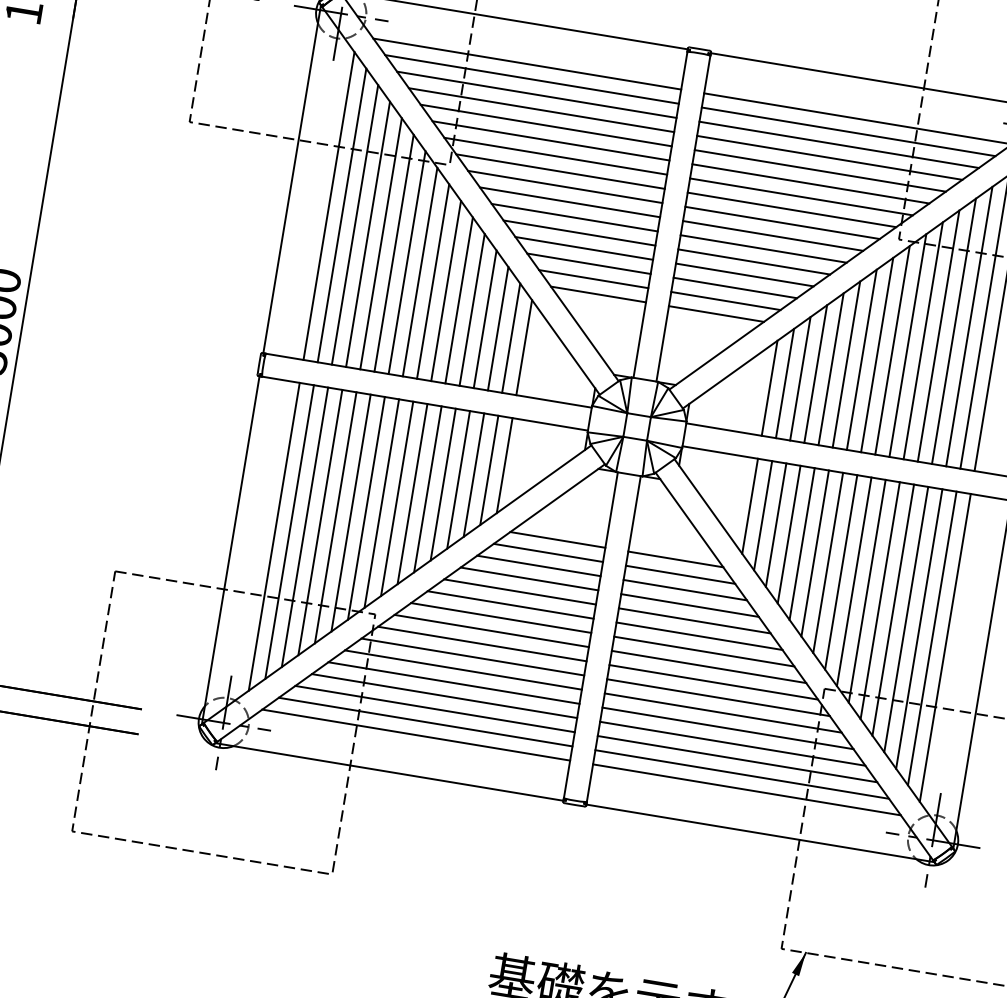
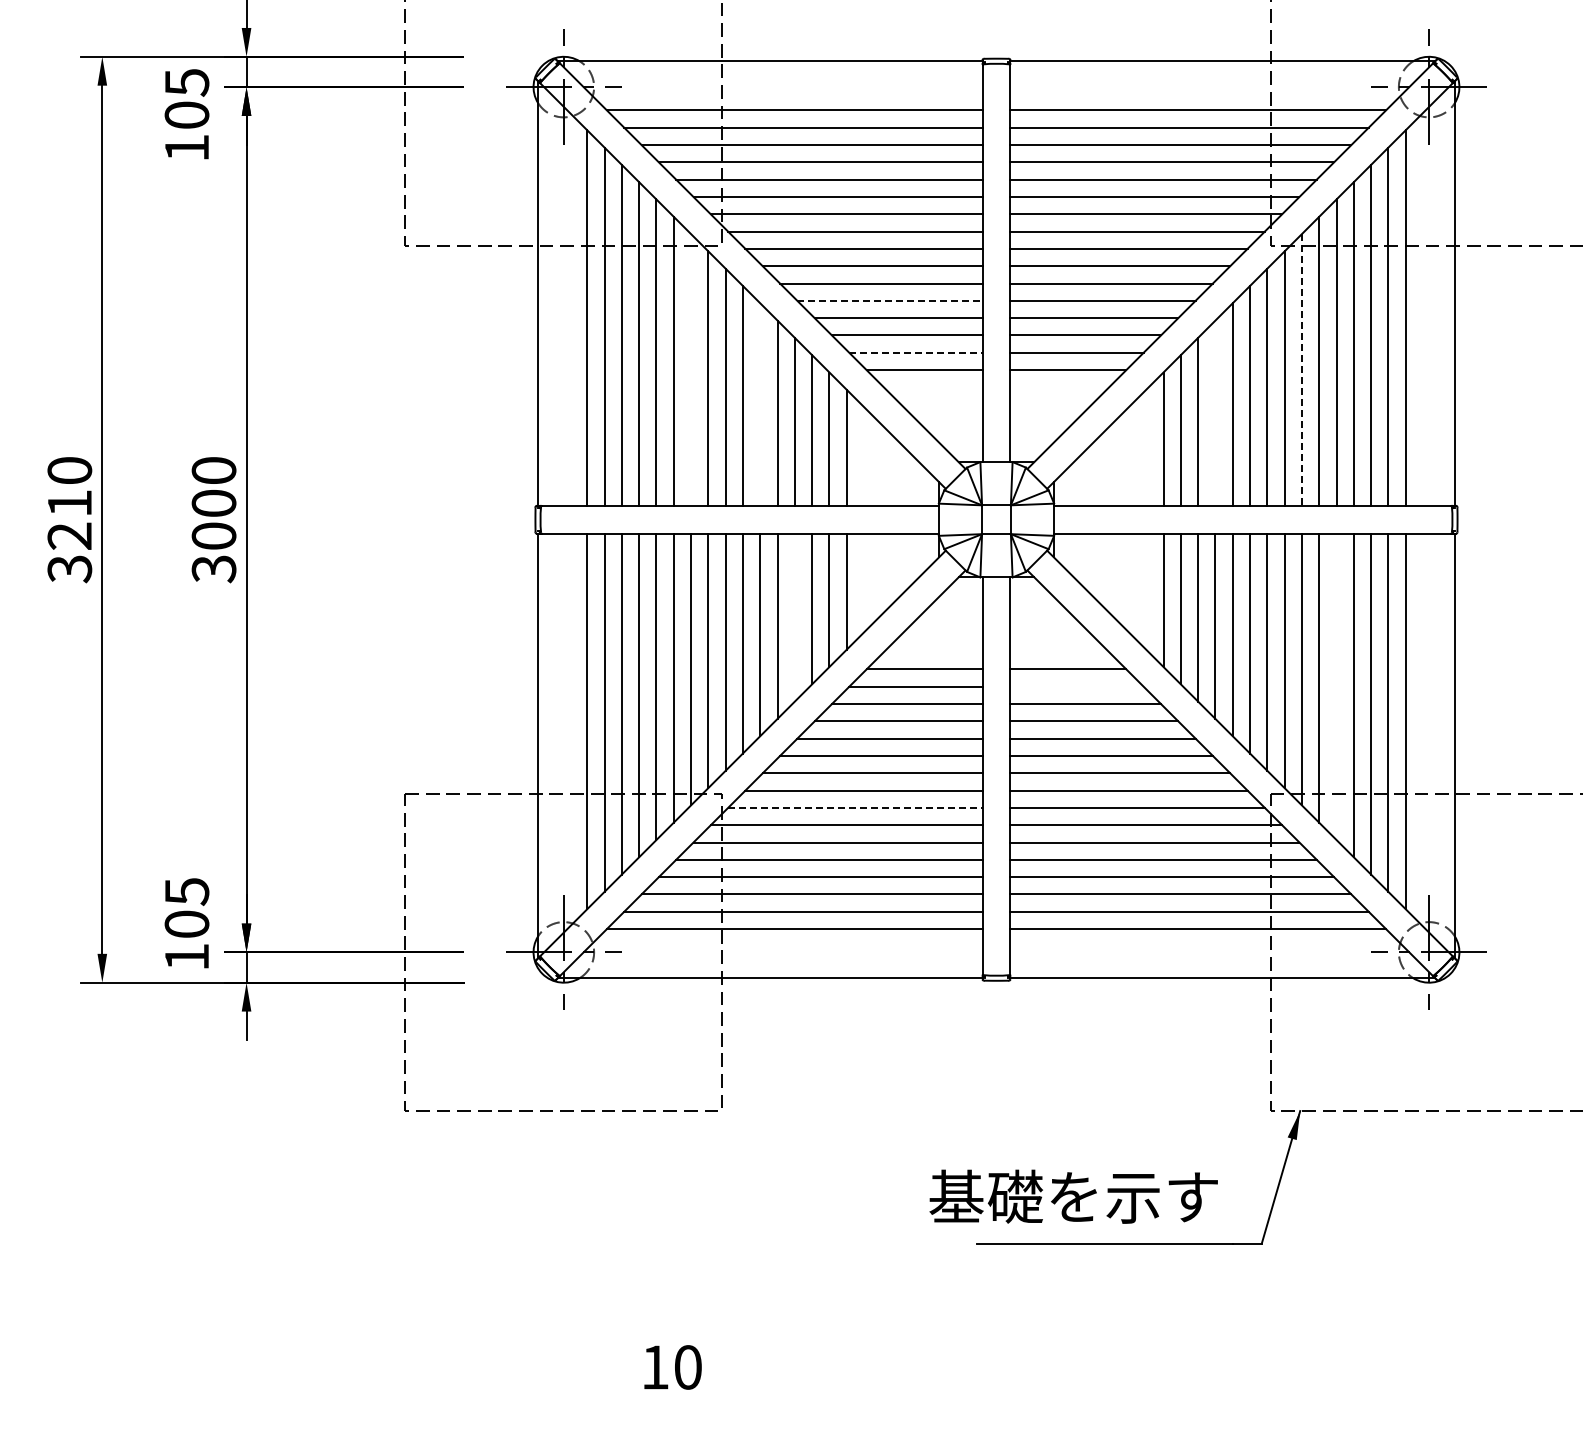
line: (579, 232) -> (889, 300), solid -> dashed
line: (407, 262) -> (691, 369), removed
line: (593, 278) -> (915, 352), solid -> dashed
line: (459, 300) -> (760, 404), removed
line: (907, 345) -> (1301, 369), solid -> dashed
line: (831, 368) -> (1215, 412), removed
line: (769, 388) -> (1146, 447), removed
line: (458, 479) -> (794, 617), removed
line: (750, 506) -> (1146, 591), removed
line: (680, 574) -> (1076, 686), removed
line: (893, 609) -> (1336, 686), removed
line: (482, 643) -> (855, 807), solid -> dashed

